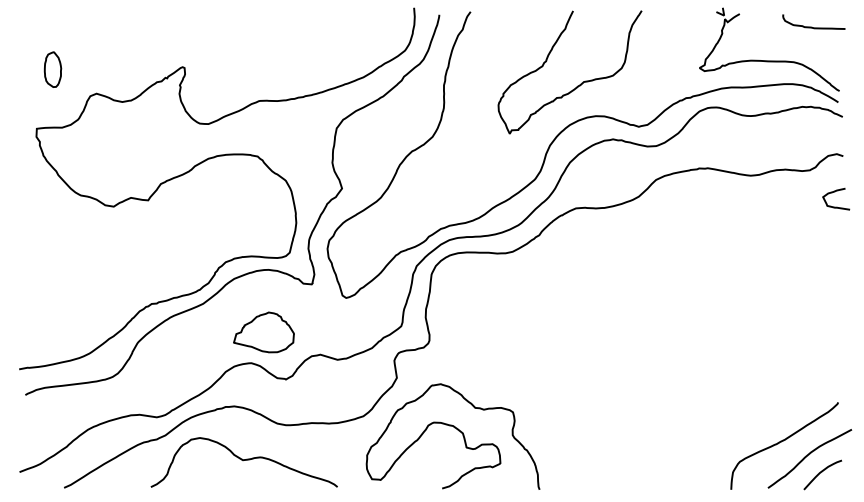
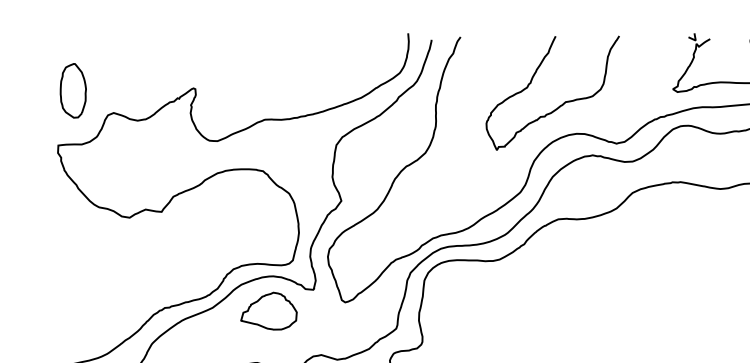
part: (52, 69) -> (72, 90), size x1.67
part: (263, 332) -> (268, 311), moved

